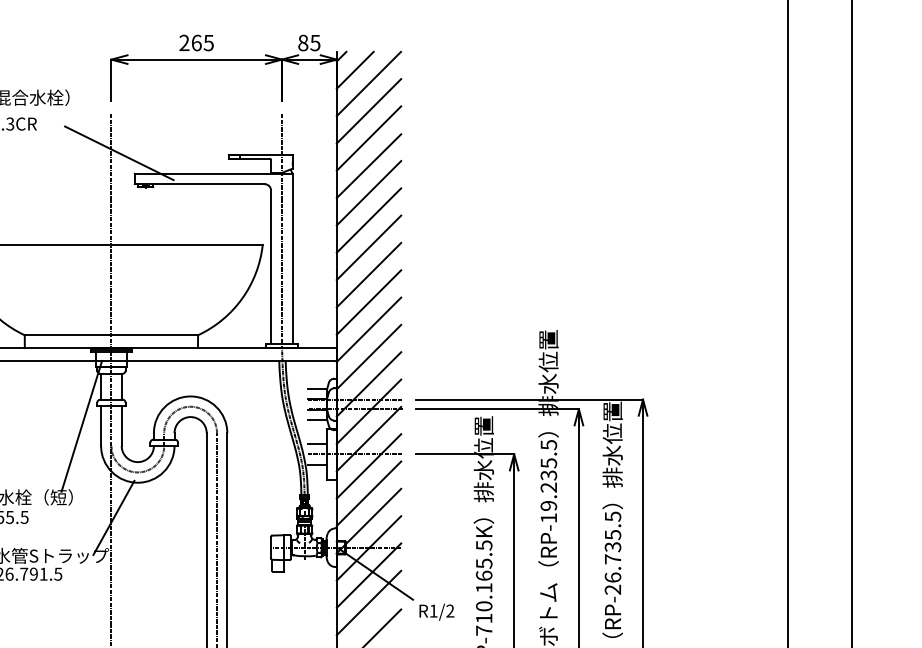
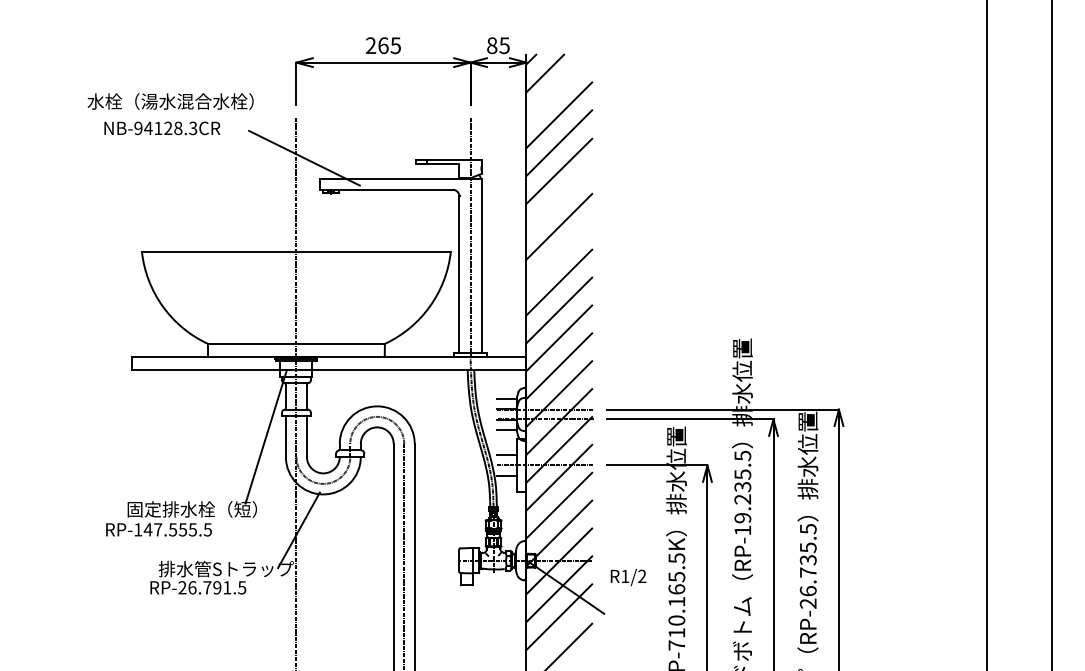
line: (368, 83) -> (558, 87), removed
line: (369, 192) -> (559, 198), removed
line: (369, 247) -> (559, 254), removed
text: (436, 612) -> (628, 577), moved

